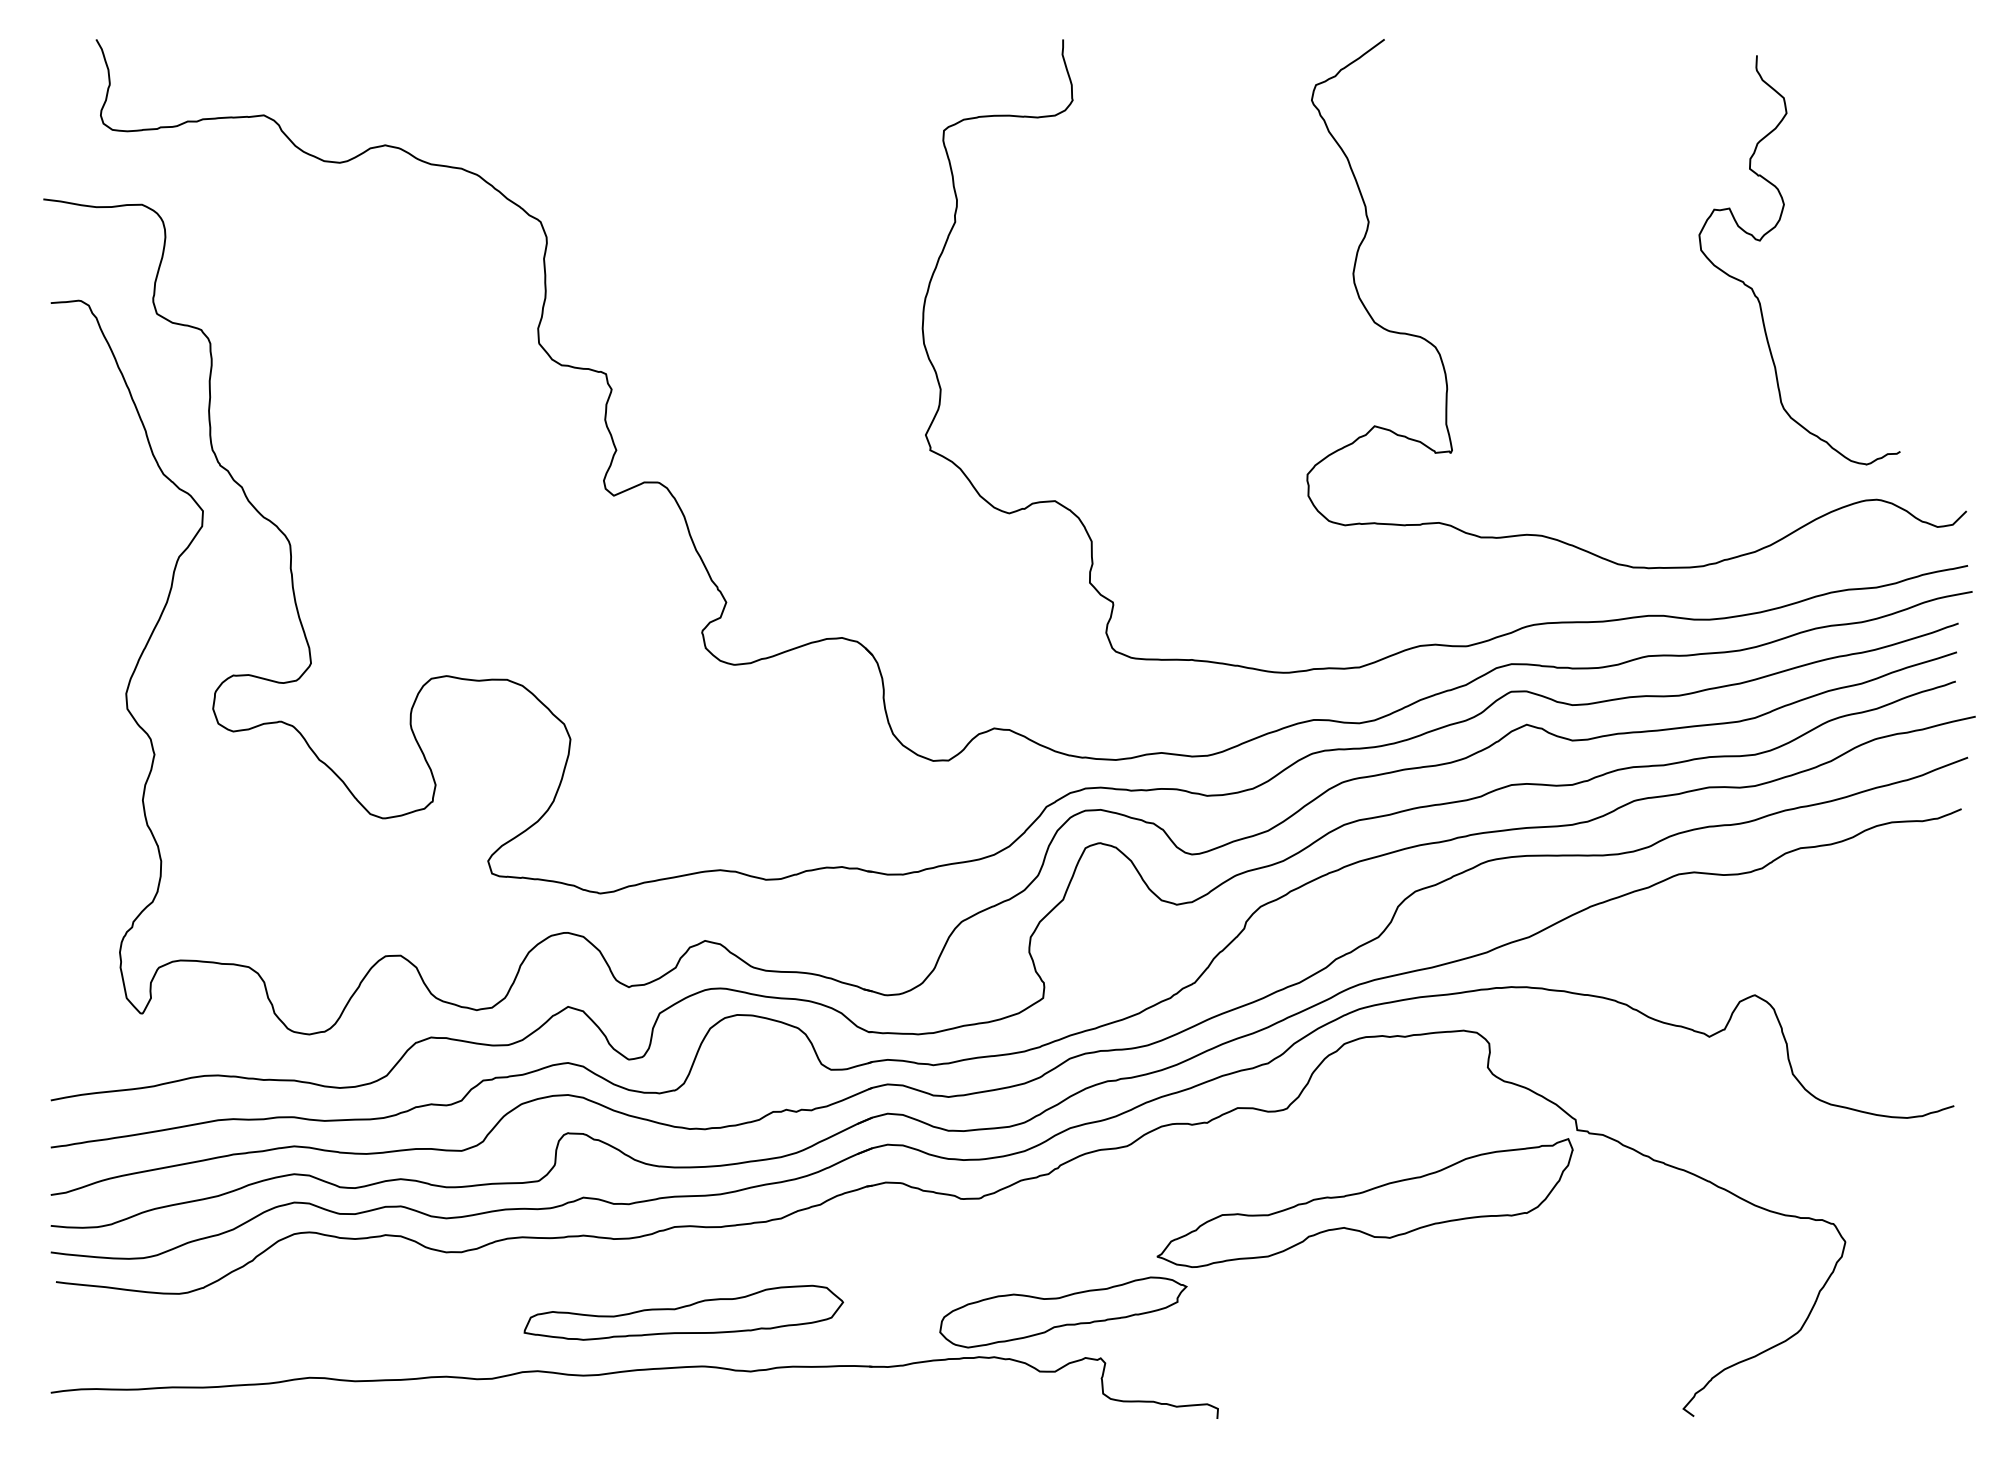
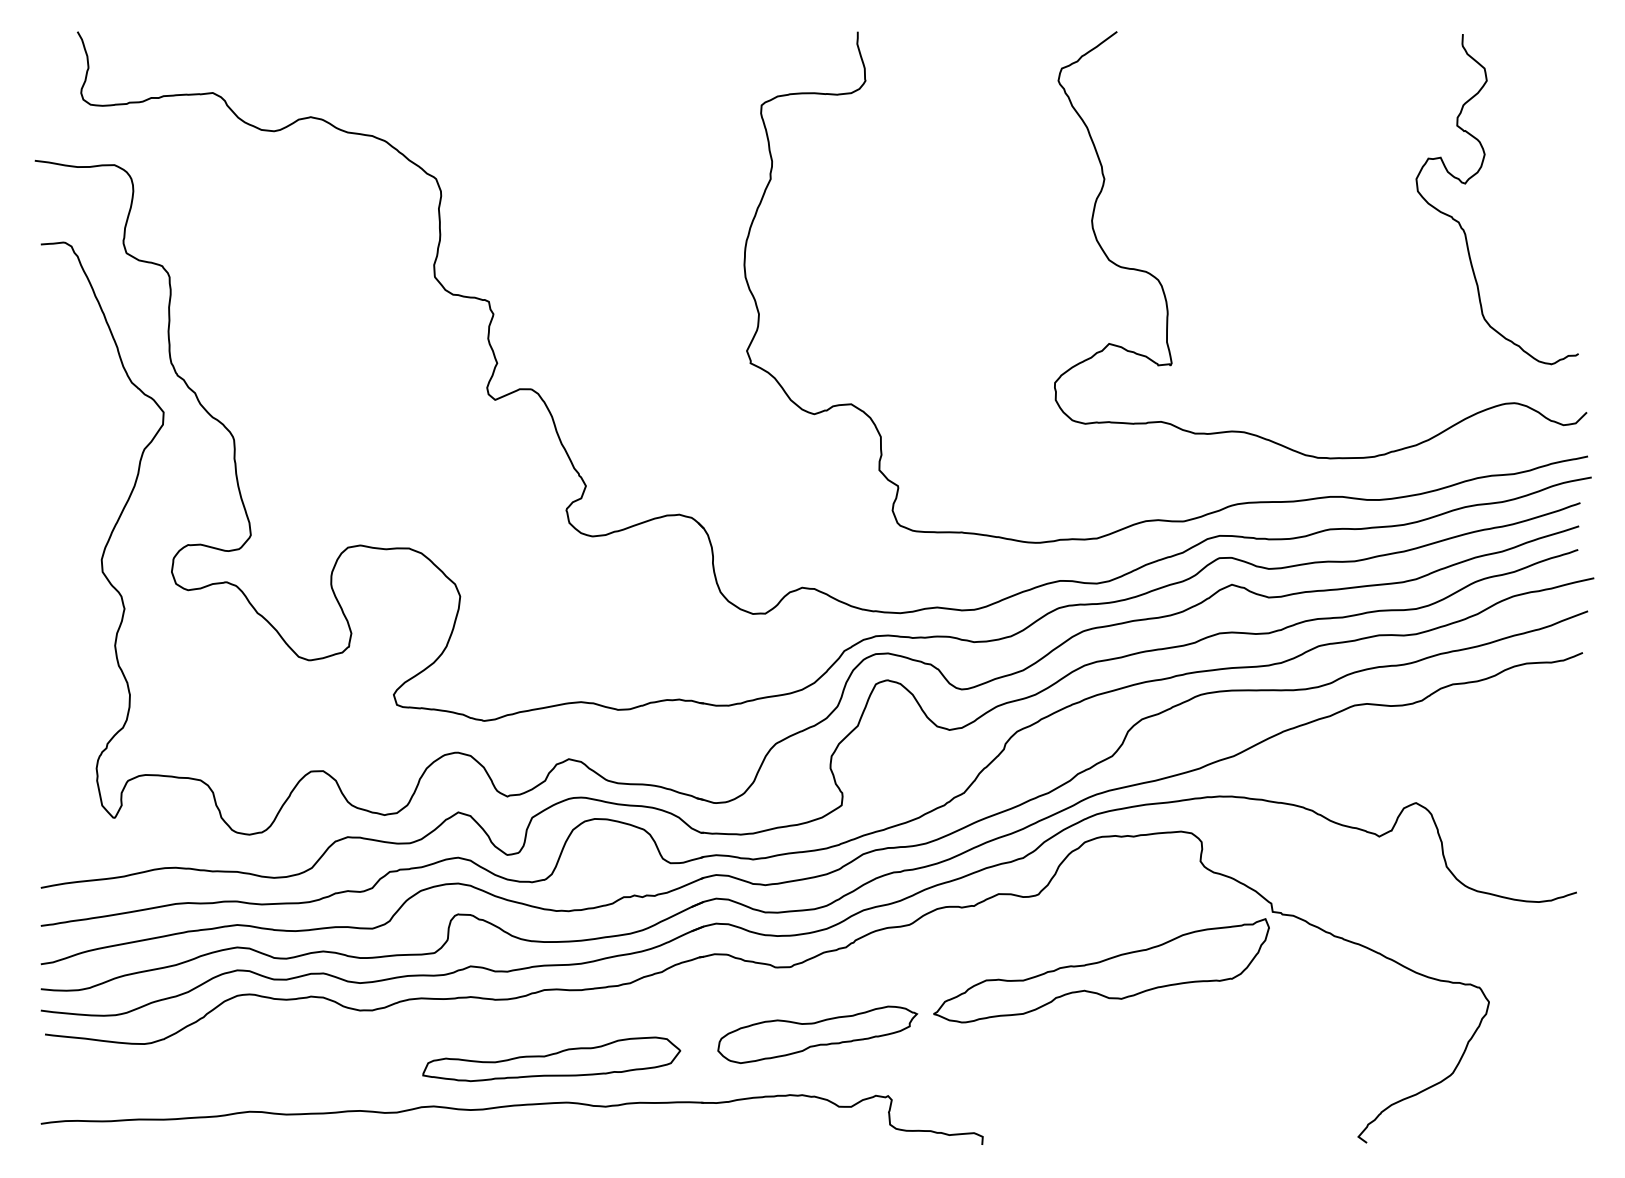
curve: (1772, 230) -> (1475, 175), moved
part: (1063, 1312) -> (817, 1034), moved

